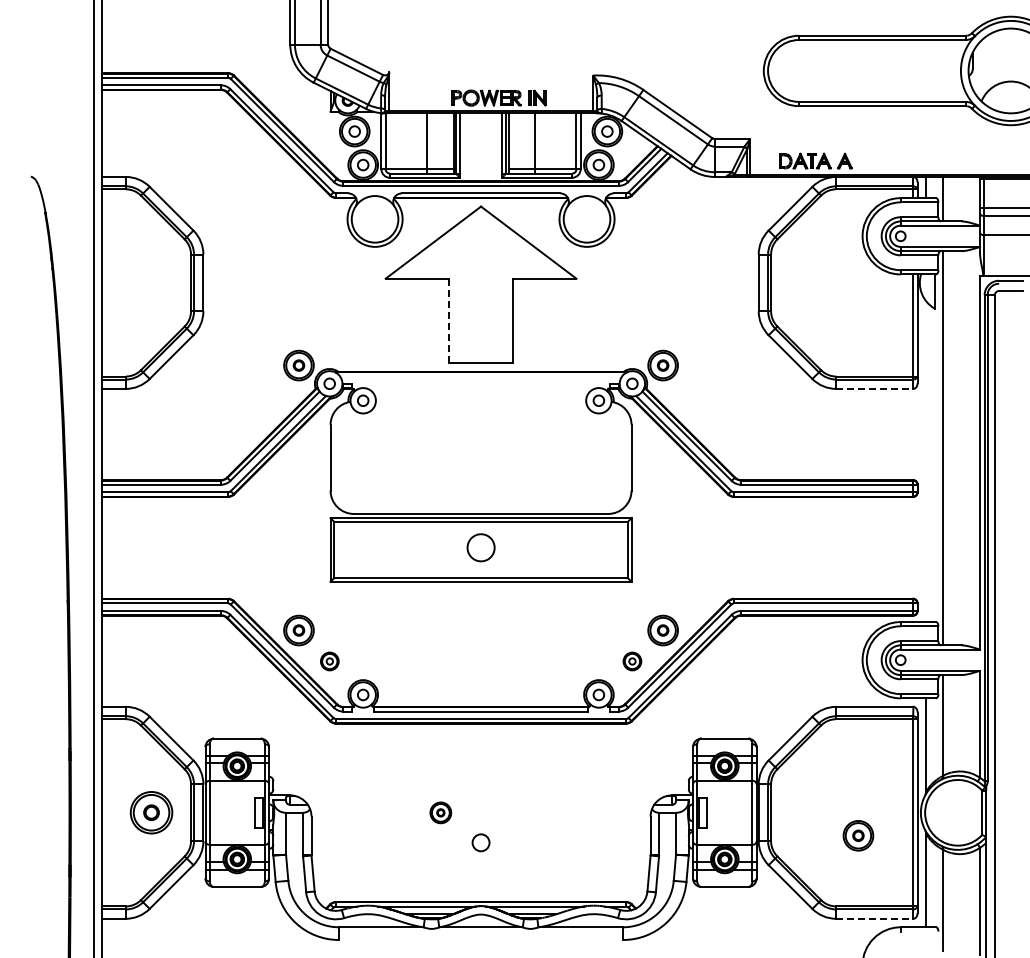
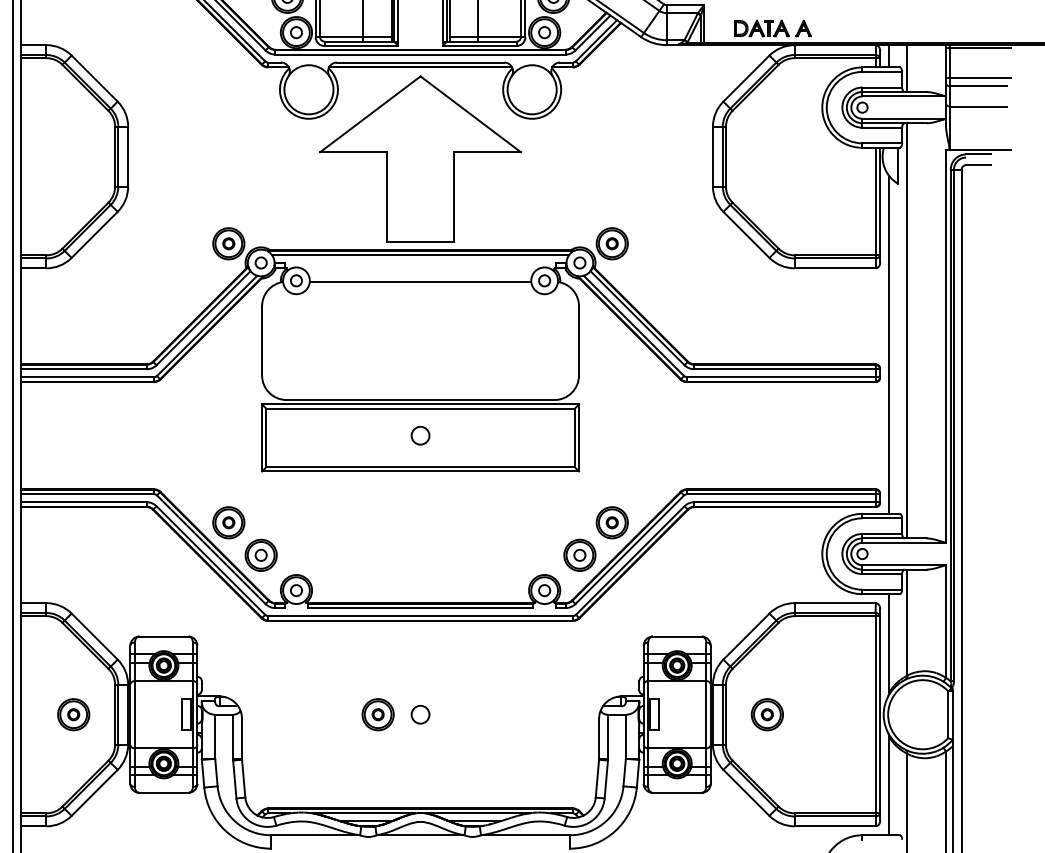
line: (449, 320) -> (387, 196), dashed -> solid
line: (480, 376) -> (419, 255), added
line: (875, 388) -> (835, 267), dashed -> solid
line: (480, 401) -> (419, 281), added
line: (926, 461) -> (889, 344), added
circle: (480, 547) -> (419, 435), size x0.62
part: (329, 661) -> (260, 555), size x1.67
part: (632, 661) -> (580, 555), size x1.67
part: (151, 812) -> (73, 714), size x0.71
part: (440, 812) -> (377, 714), size x1.43
part: (858, 835) -> (767, 714), moved
circle: (480, 842) -> (419, 714), moved
line: (875, 918) -> (835, 826), dashed -> solid

